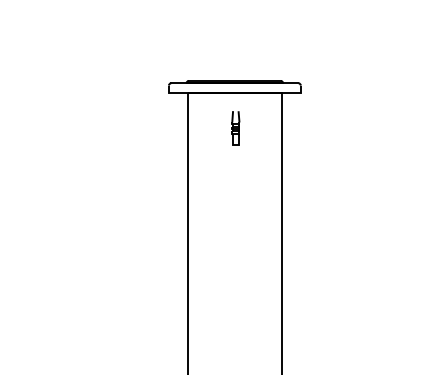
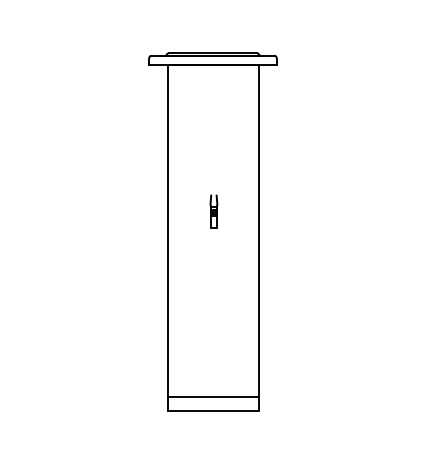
part: (235, 128) -> (213, 211), moved

